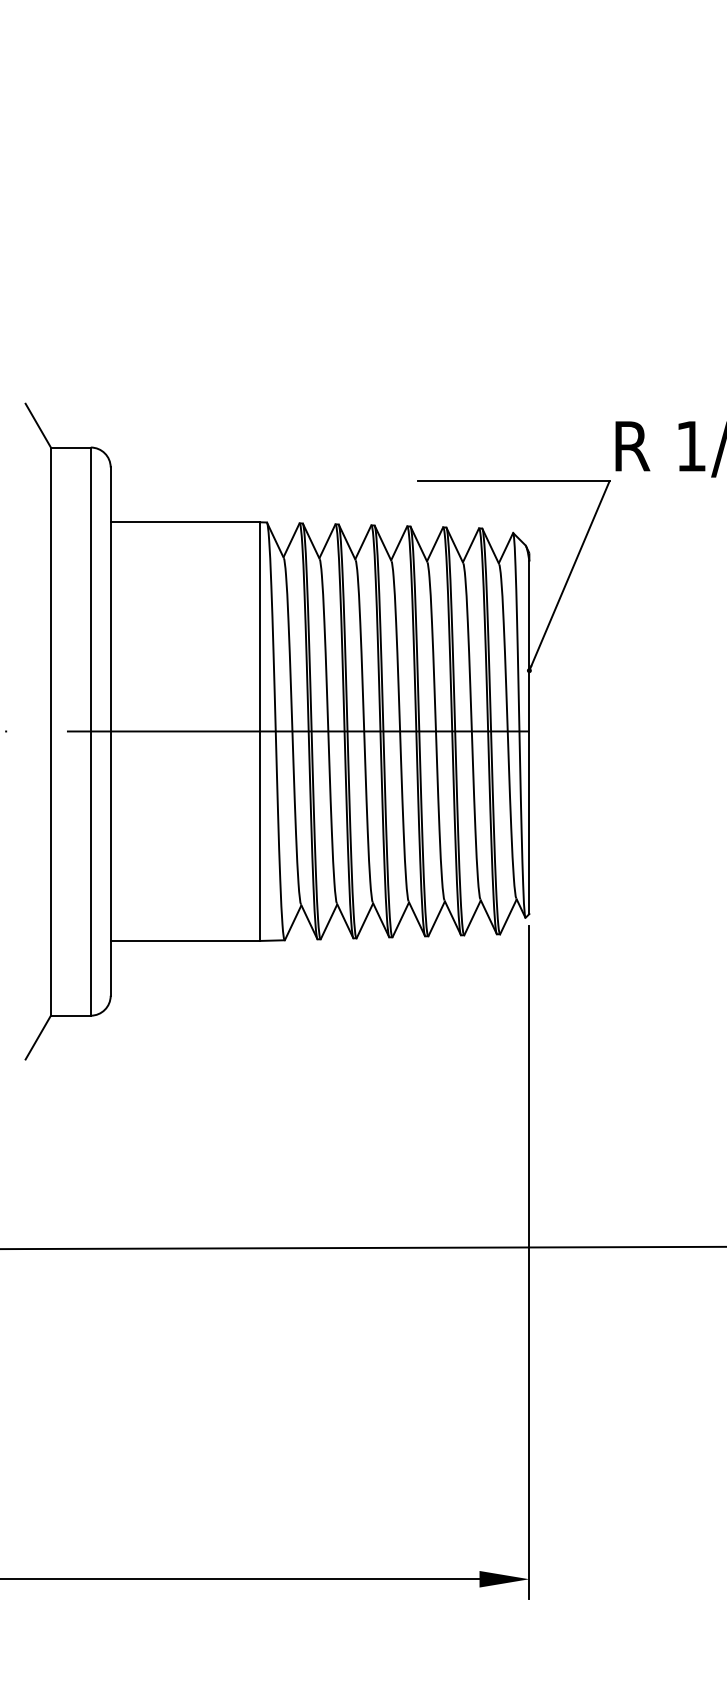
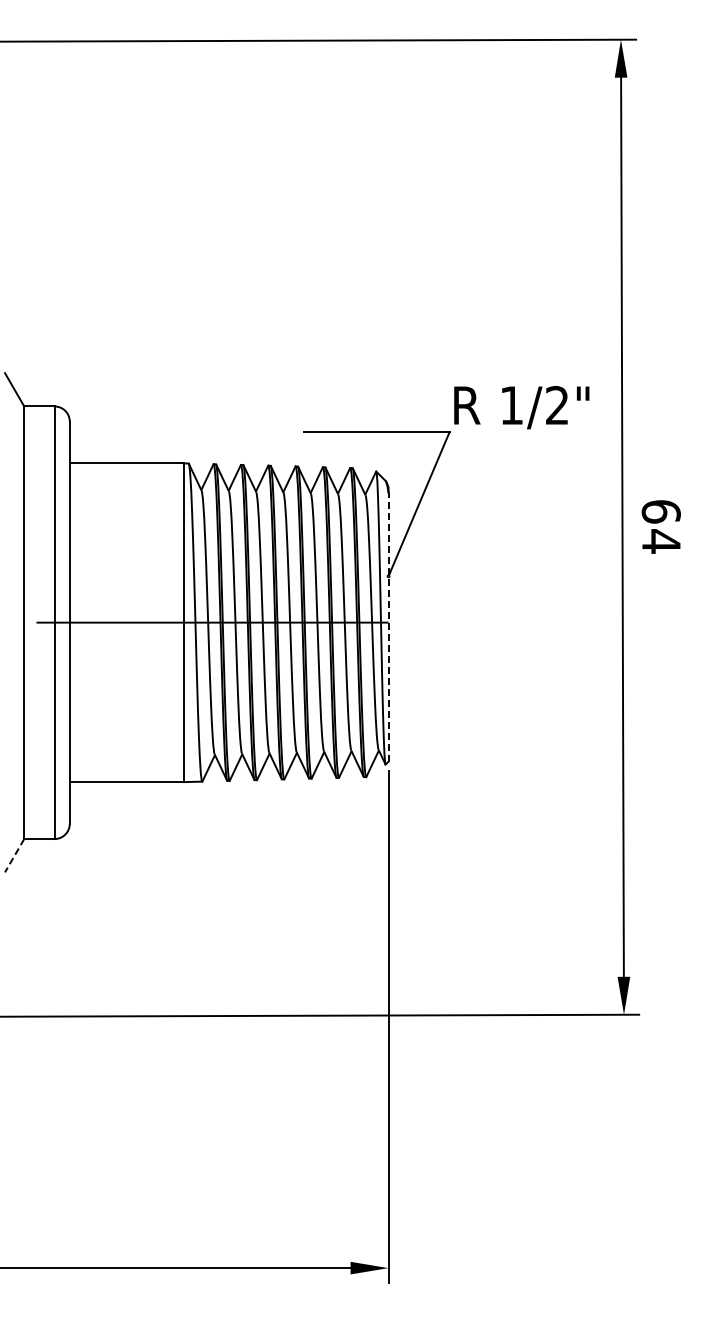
line: (529, 736) -> (388, 626), solid -> dashed
line: (38, 1038) -> (14, 856), solid -> dashed

